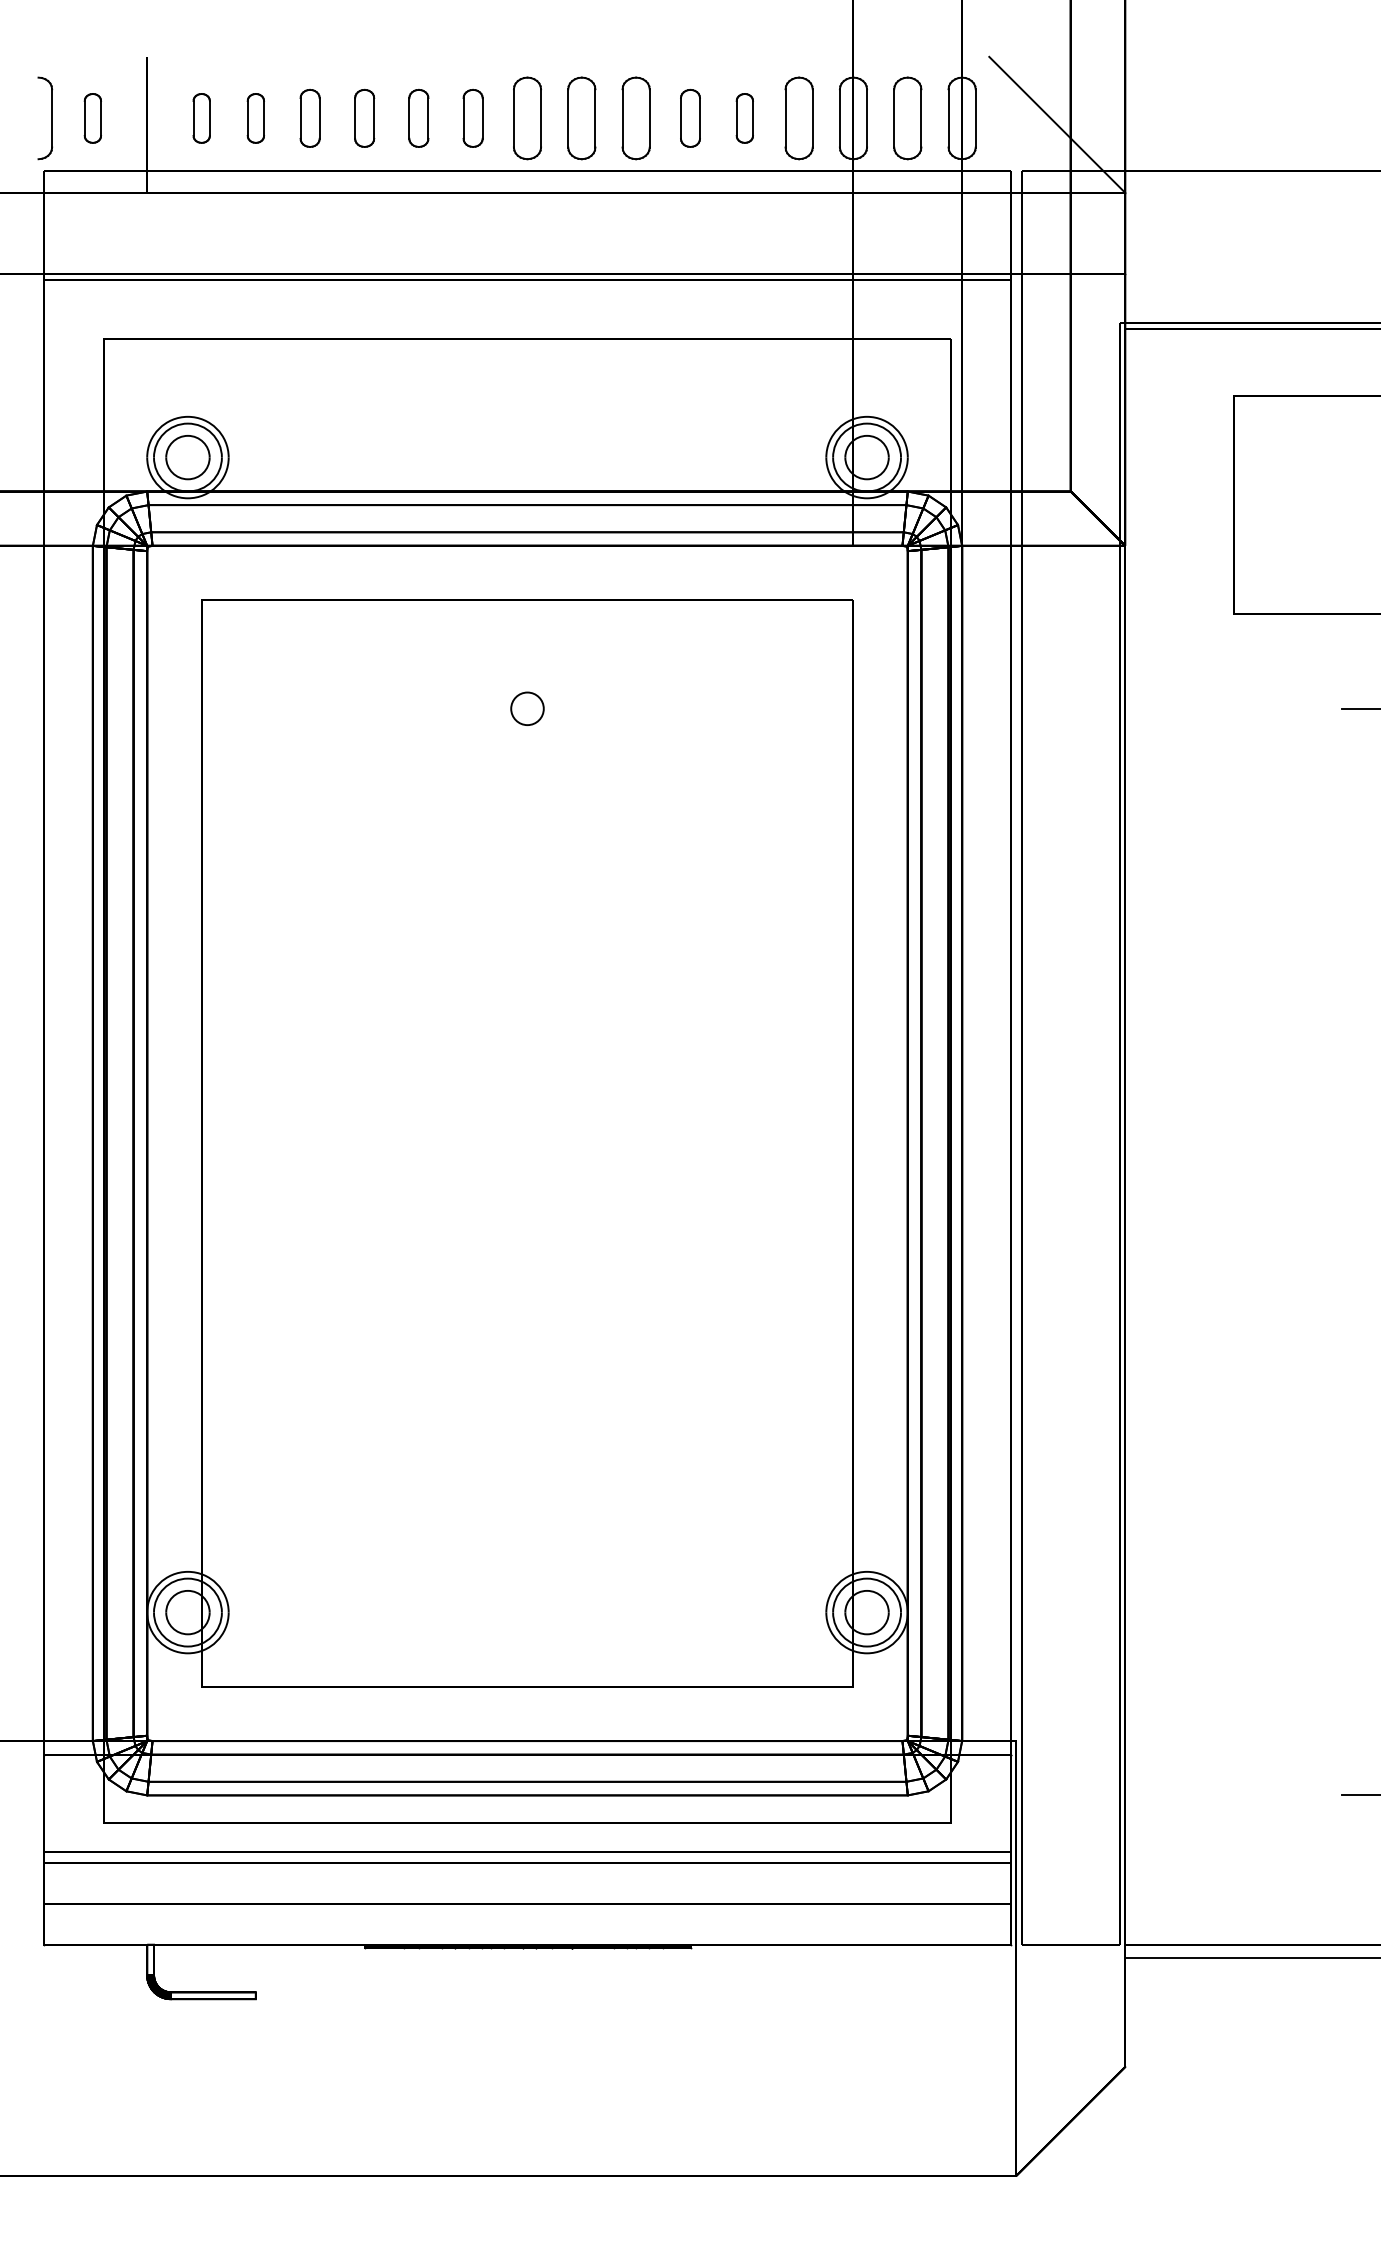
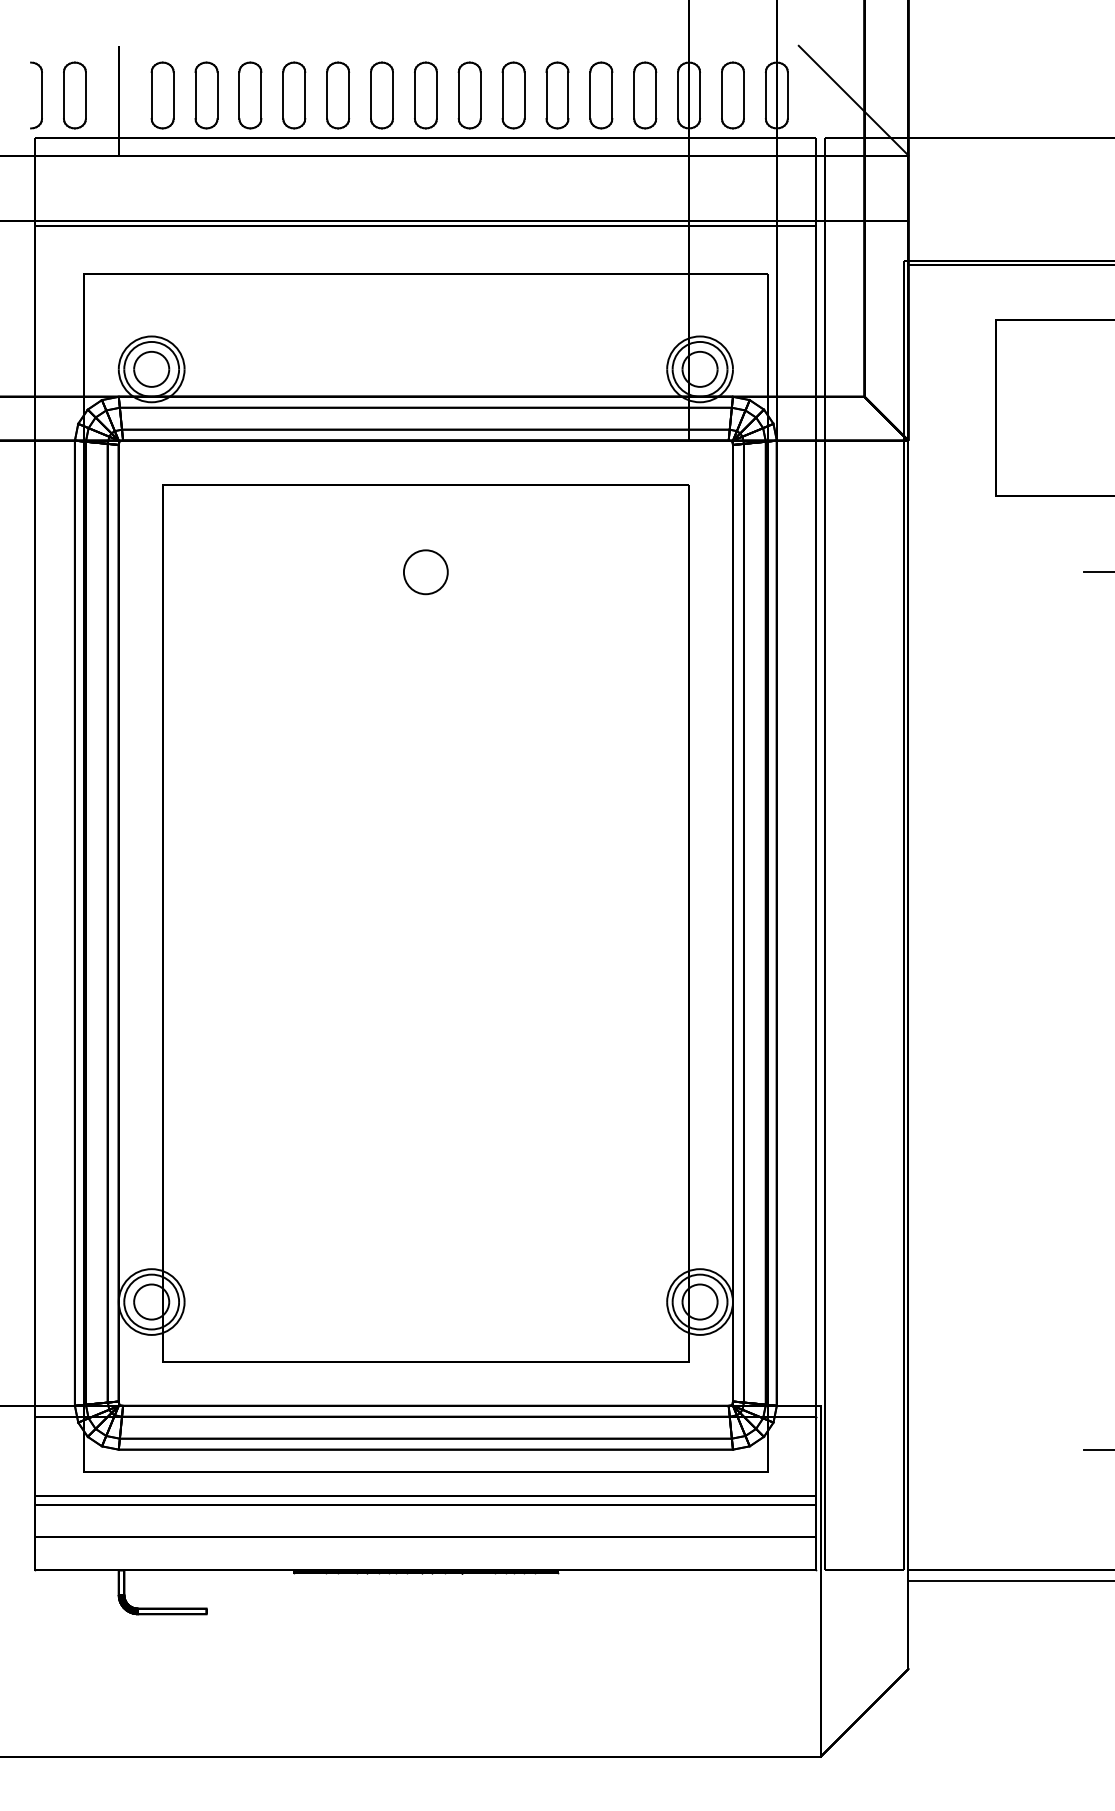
part: (92, 118) -> (74, 95), size x1.67
part: (201, 118) -> (162, 95), size x1.67
part: (255, 118) -> (206, 95), size x1.67
part: (309, 118) -> (249, 95), size x1.43
part: (364, 118) -> (294, 95), size x1.43
part: (418, 118) -> (337, 95), size x1.43
part: (472, 118) -> (381, 95), size x1.43
part: (690, 118) -> (557, 95), size x1.43
part: (744, 118) -> (601, 95), size x1.67
circle: (527, 708) -> (425, 572), size x1.67

